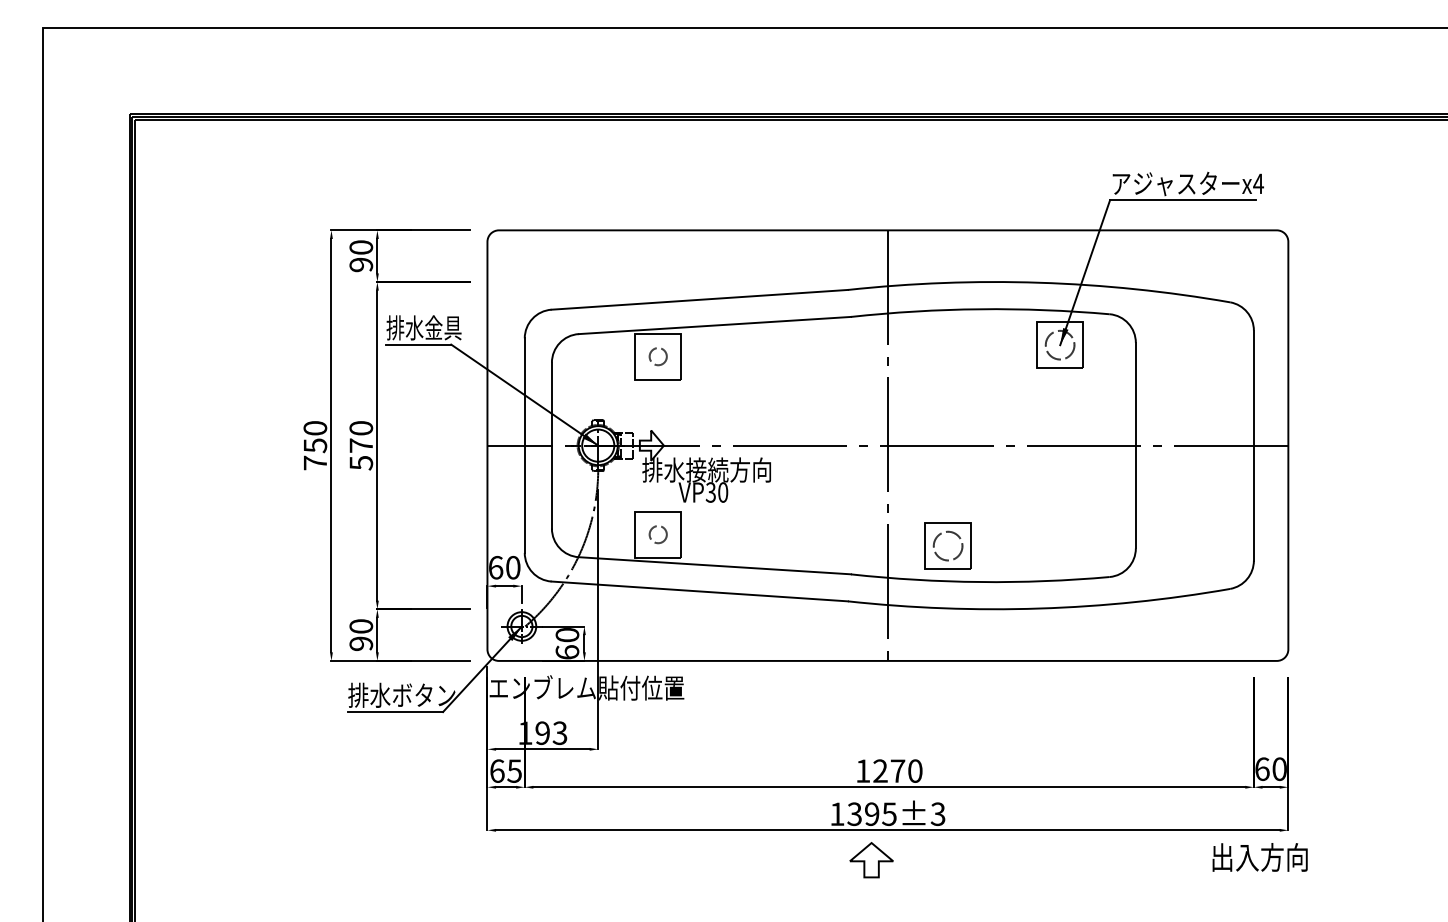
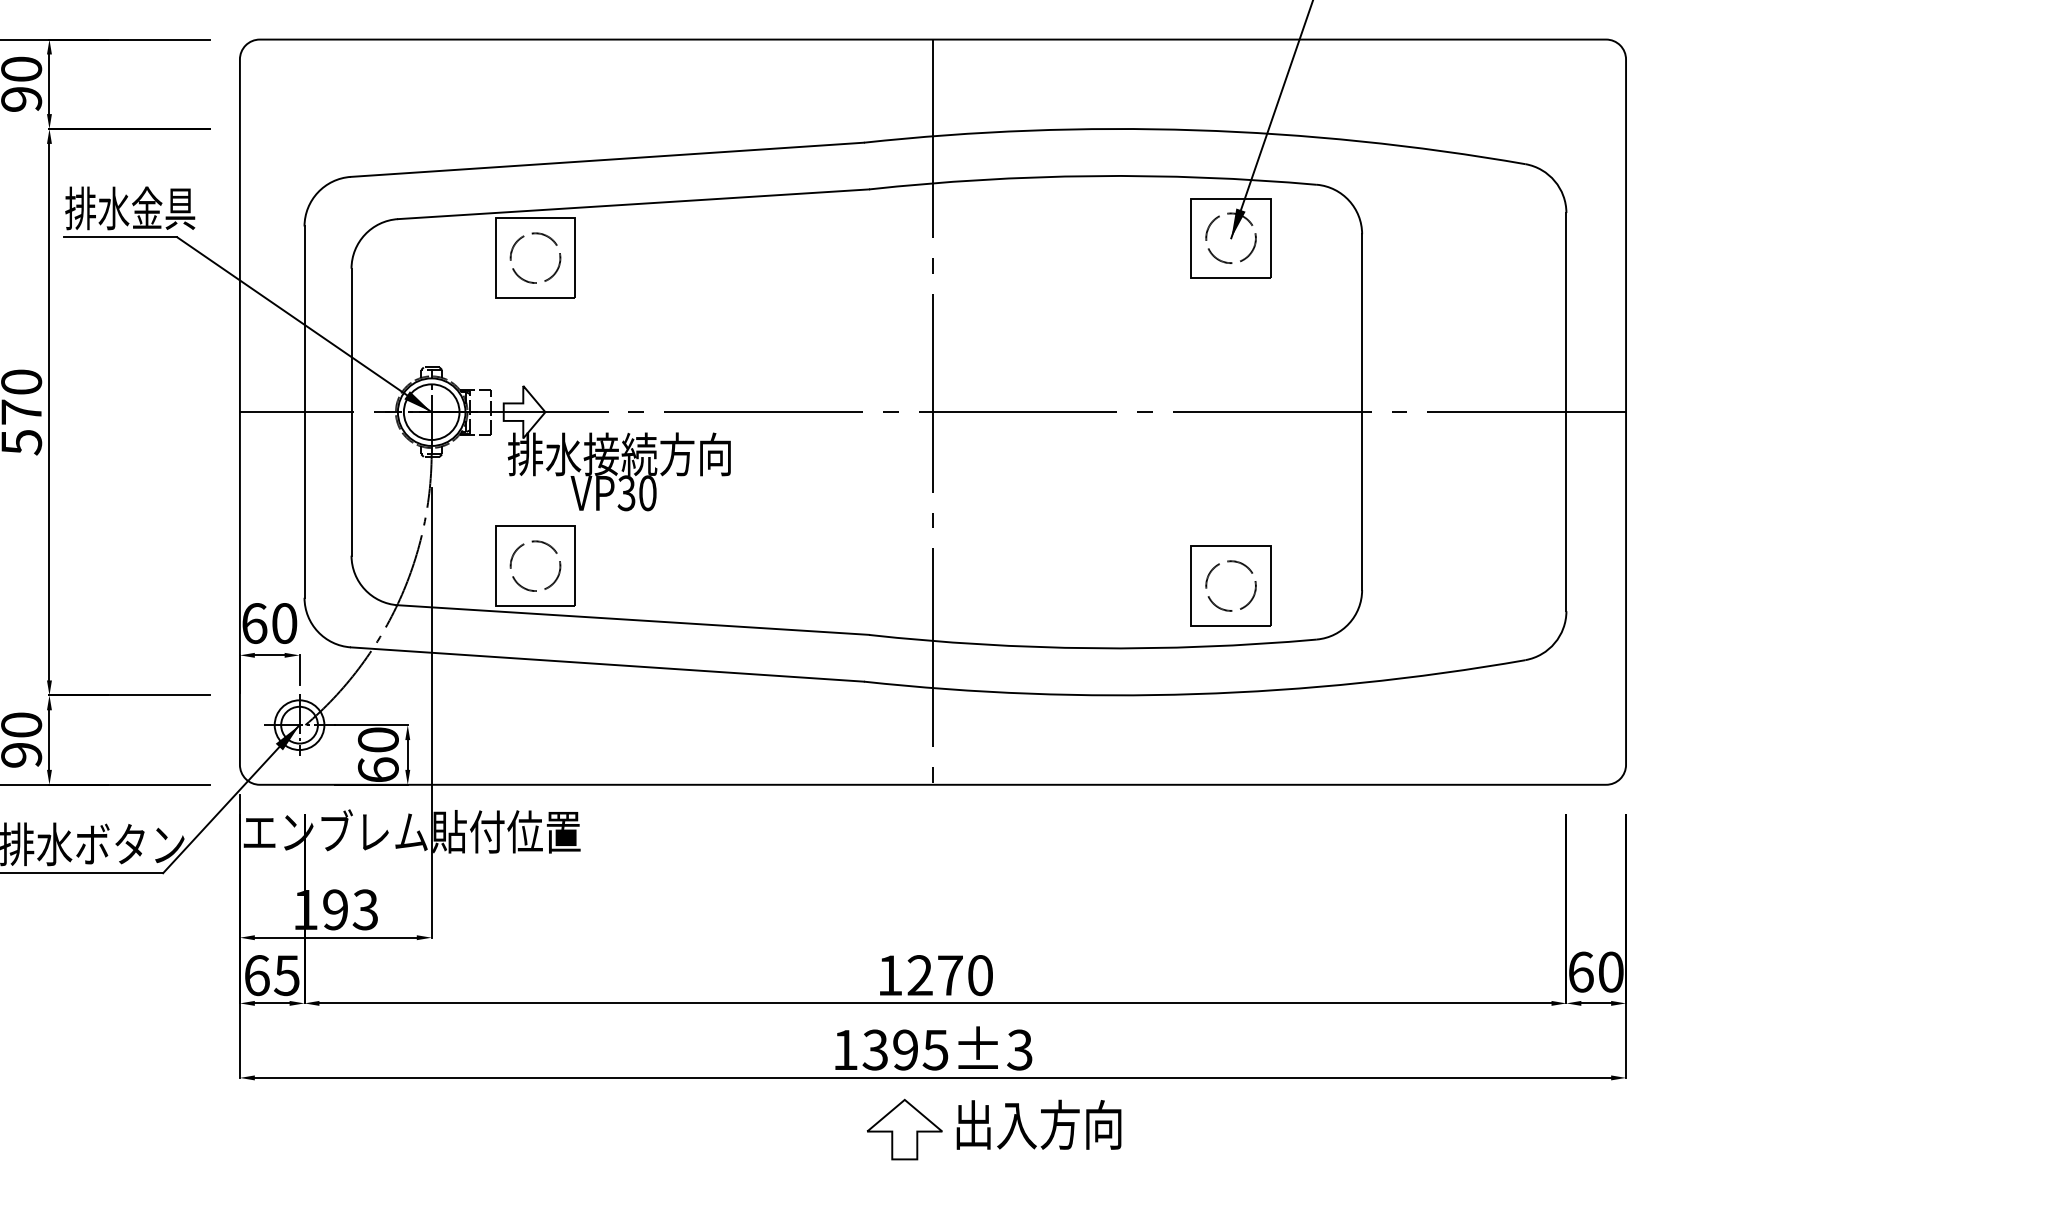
circle: (657, 356) -> (534, 257), size x1.67
circle: (657, 534) -> (534, 565), size x1.67
part: (947, 545) -> (1229, 584), moved
text: (1259, 857) -> (1037, 1124), moved

